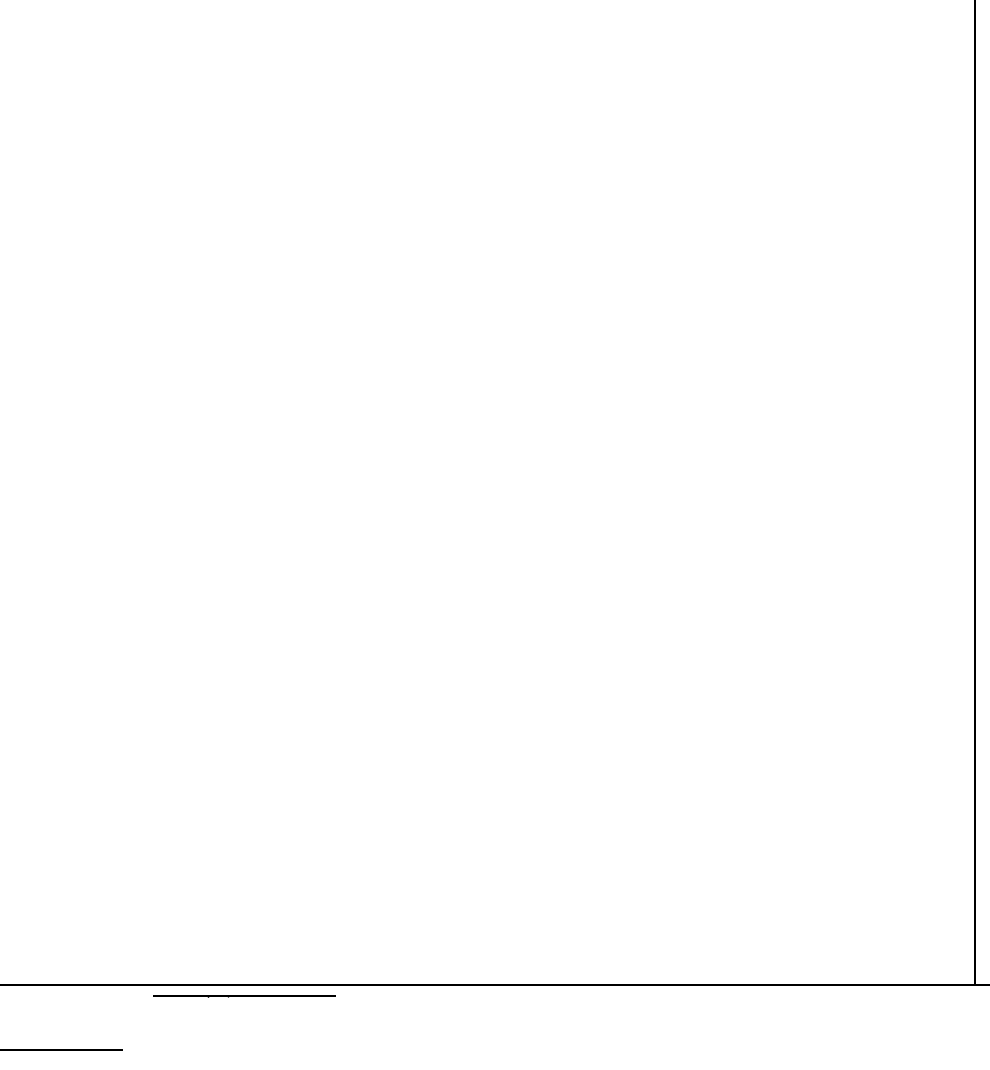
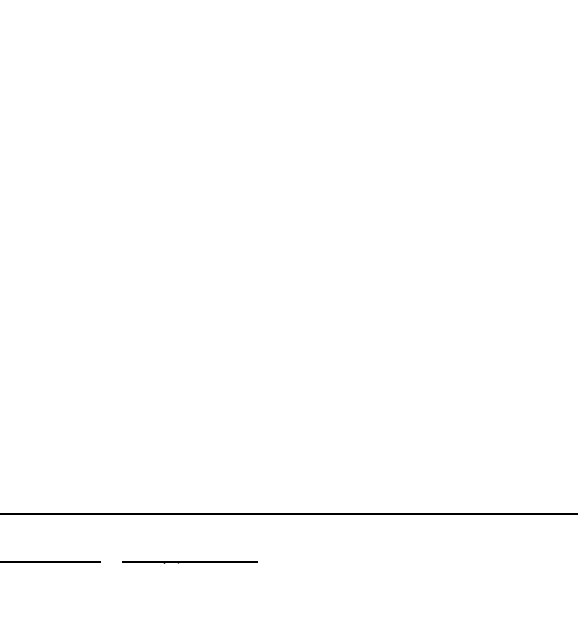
line: (244, 996) -> (190, 562), moved

